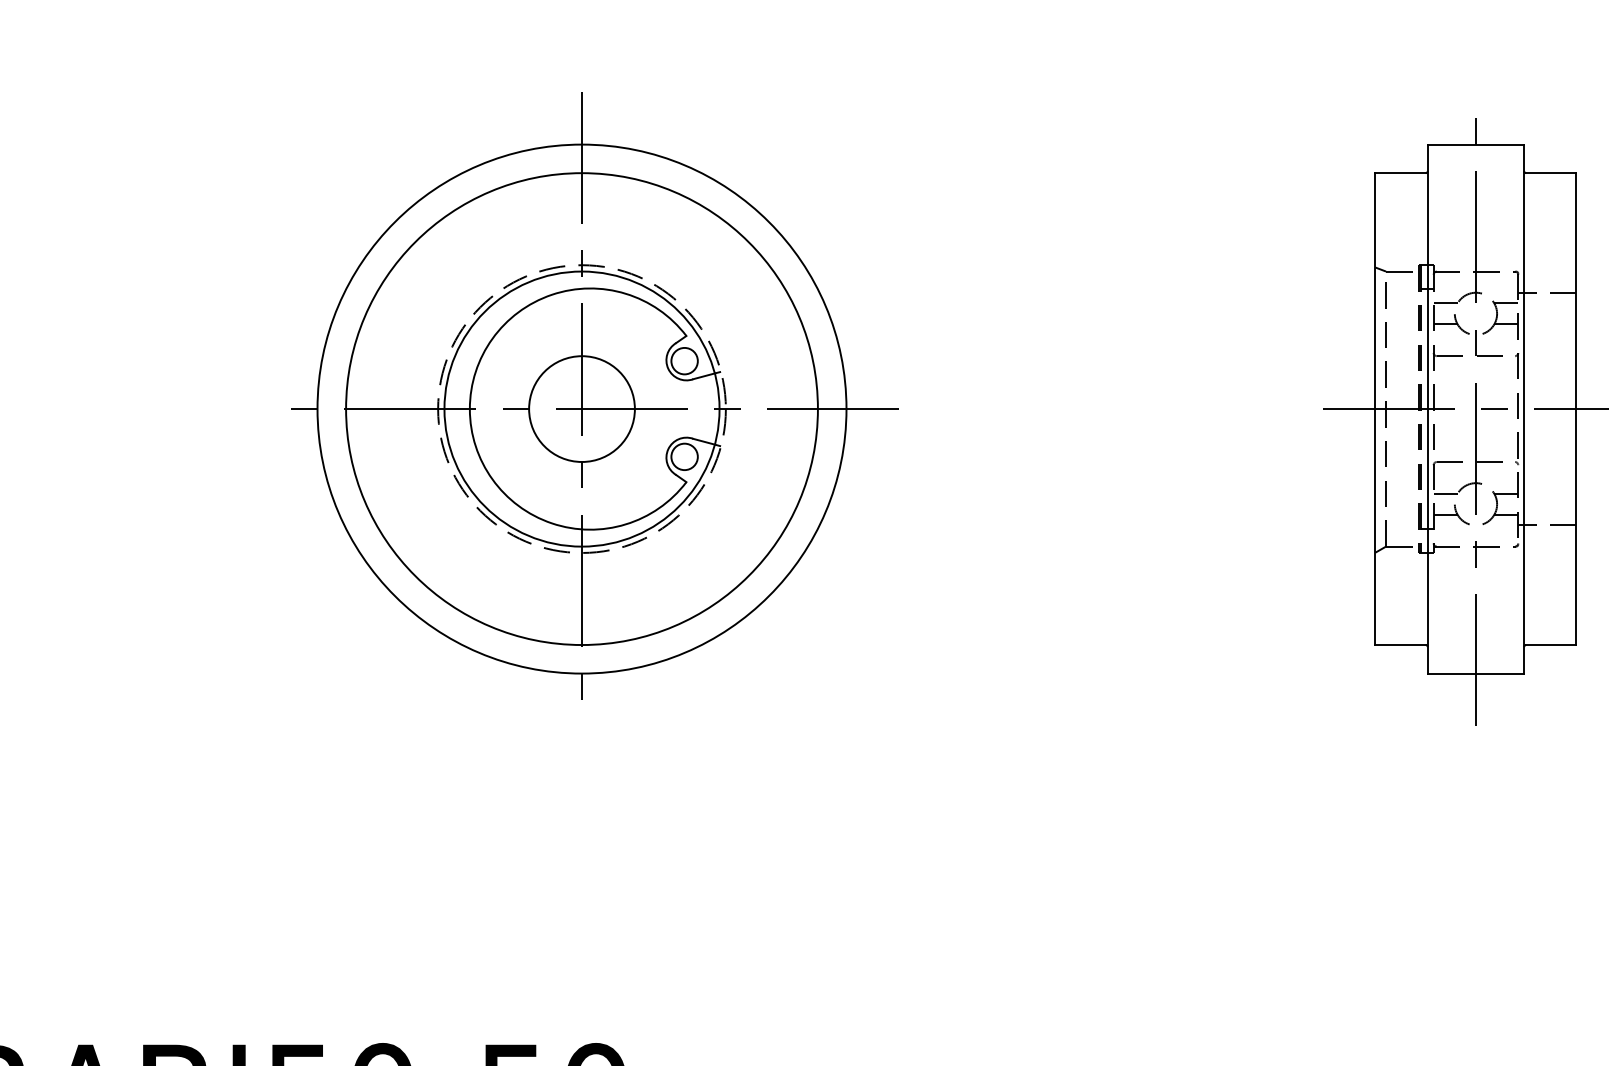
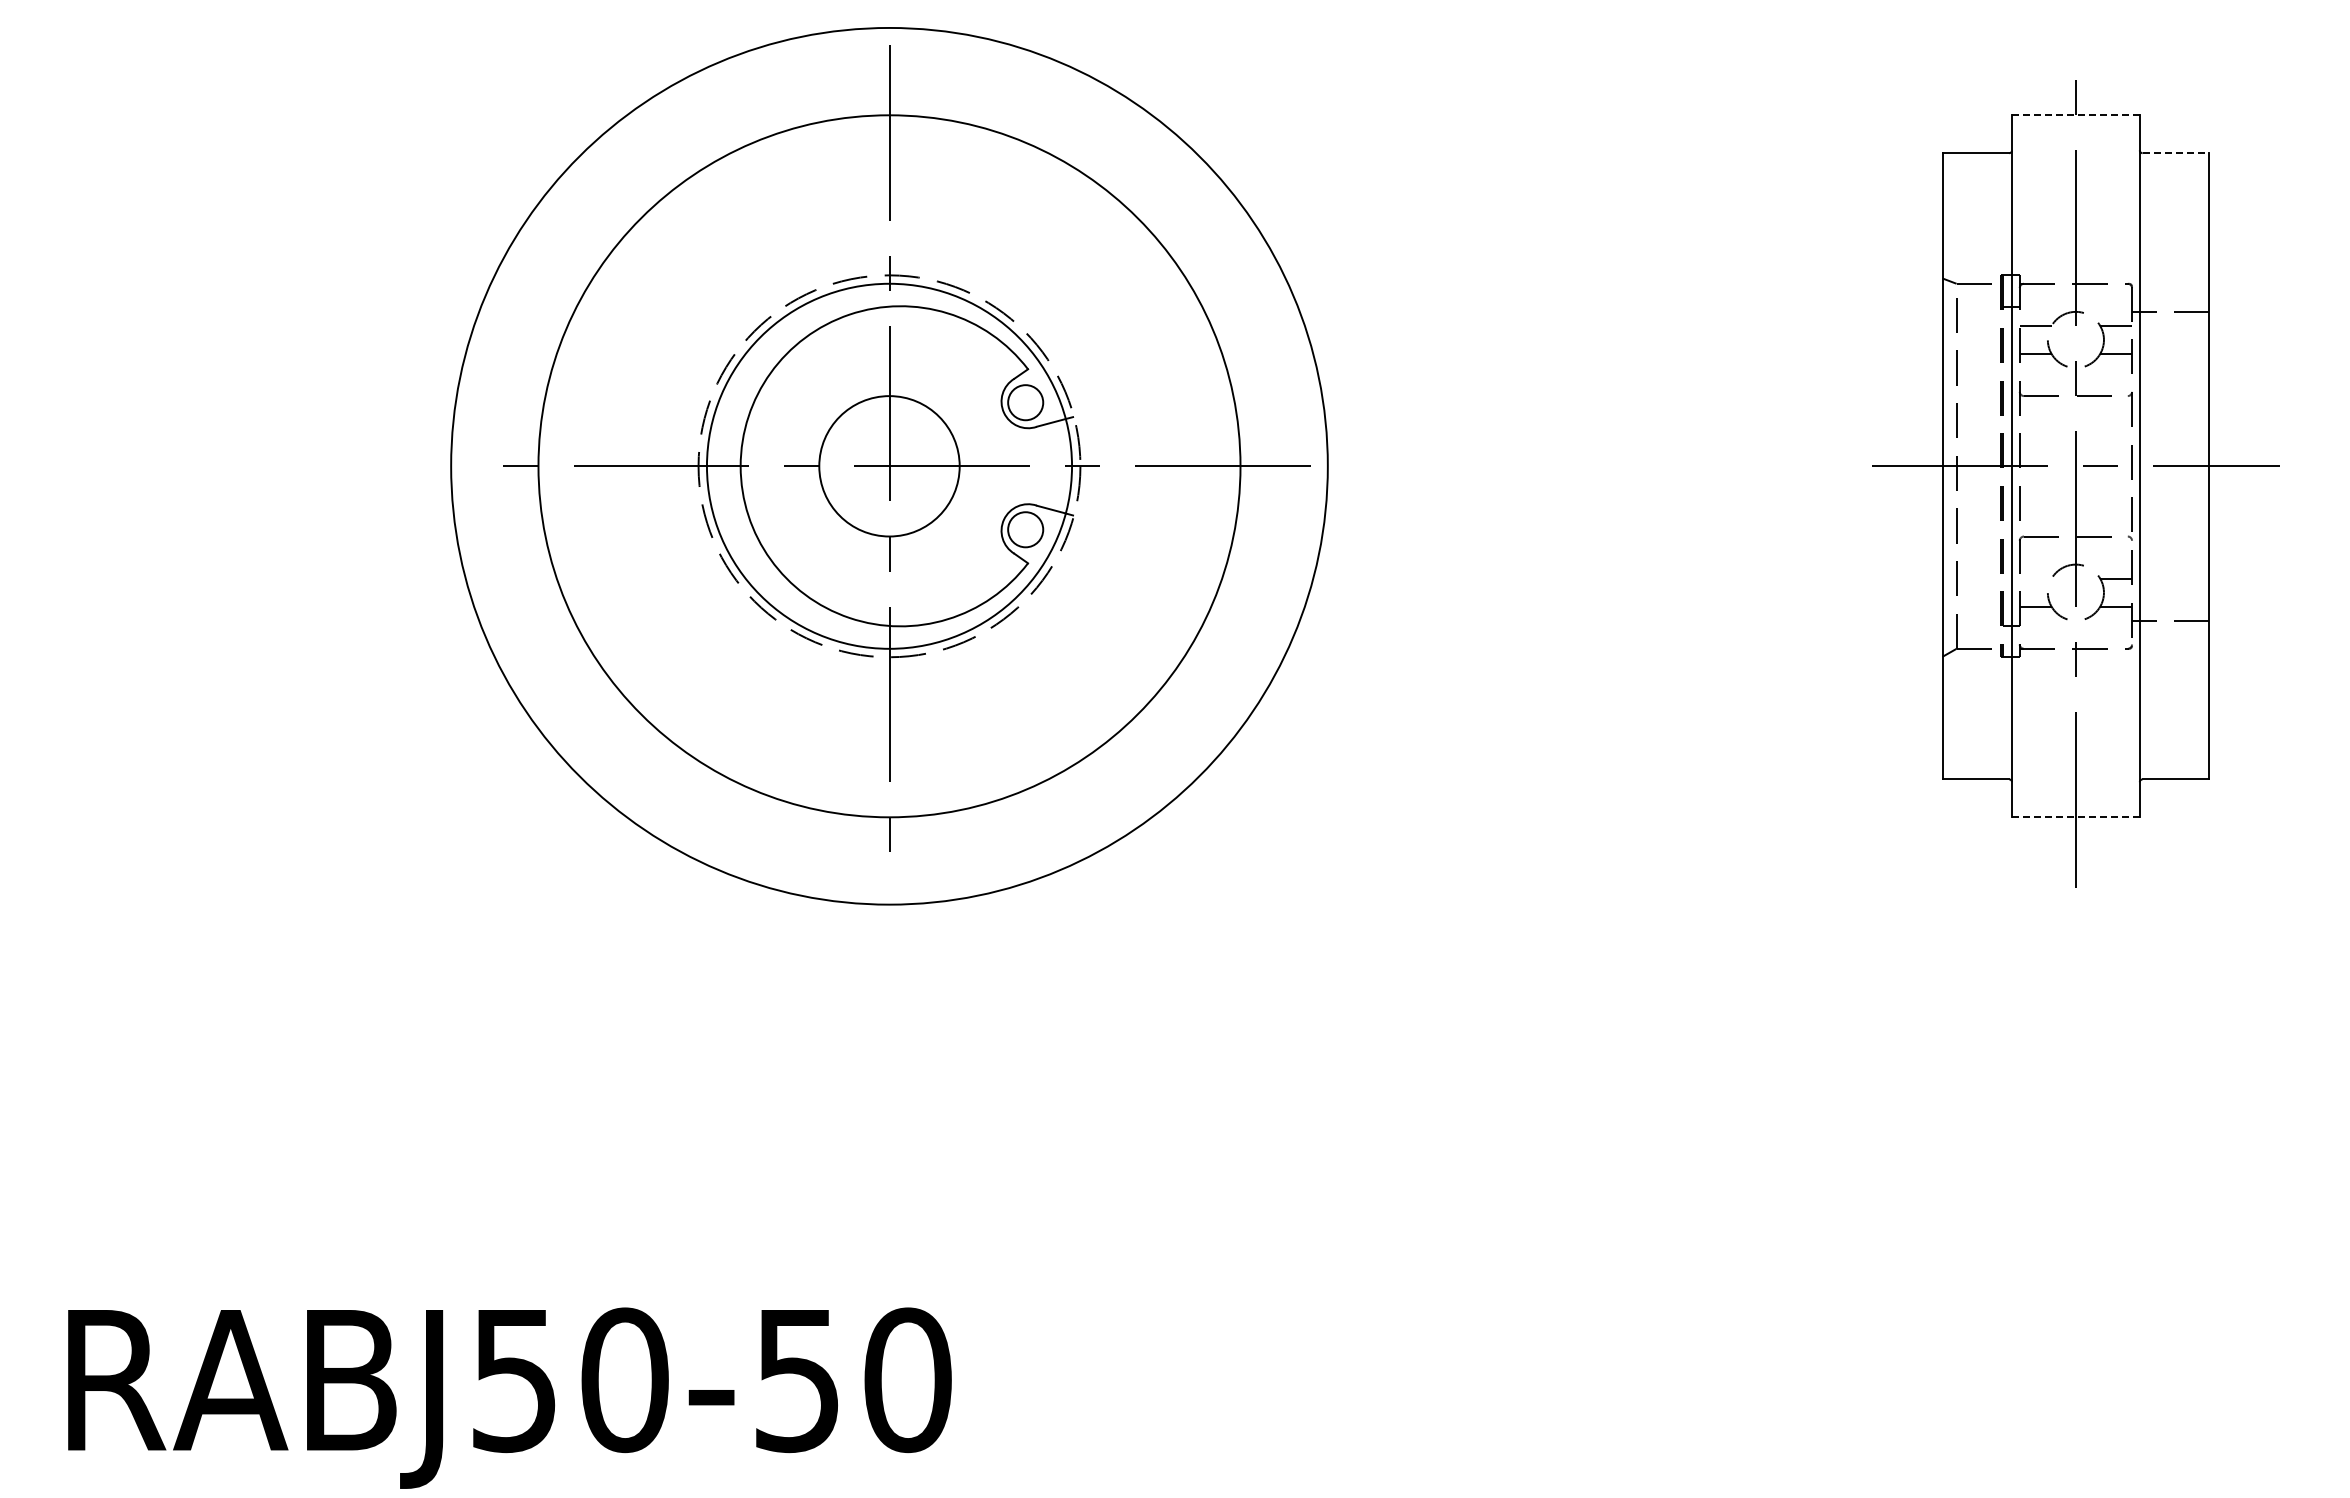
line: (1475, 144) -> (2075, 115), solid -> dashed
line: (1551, 173) -> (2176, 153), solid -> dashed
circle: (582, 409) -> (889, 466), size x1.4
line: (1445, 493) -> (2035, 578), removed
line: (1475, 673) -> (2075, 817), solid -> dashed

